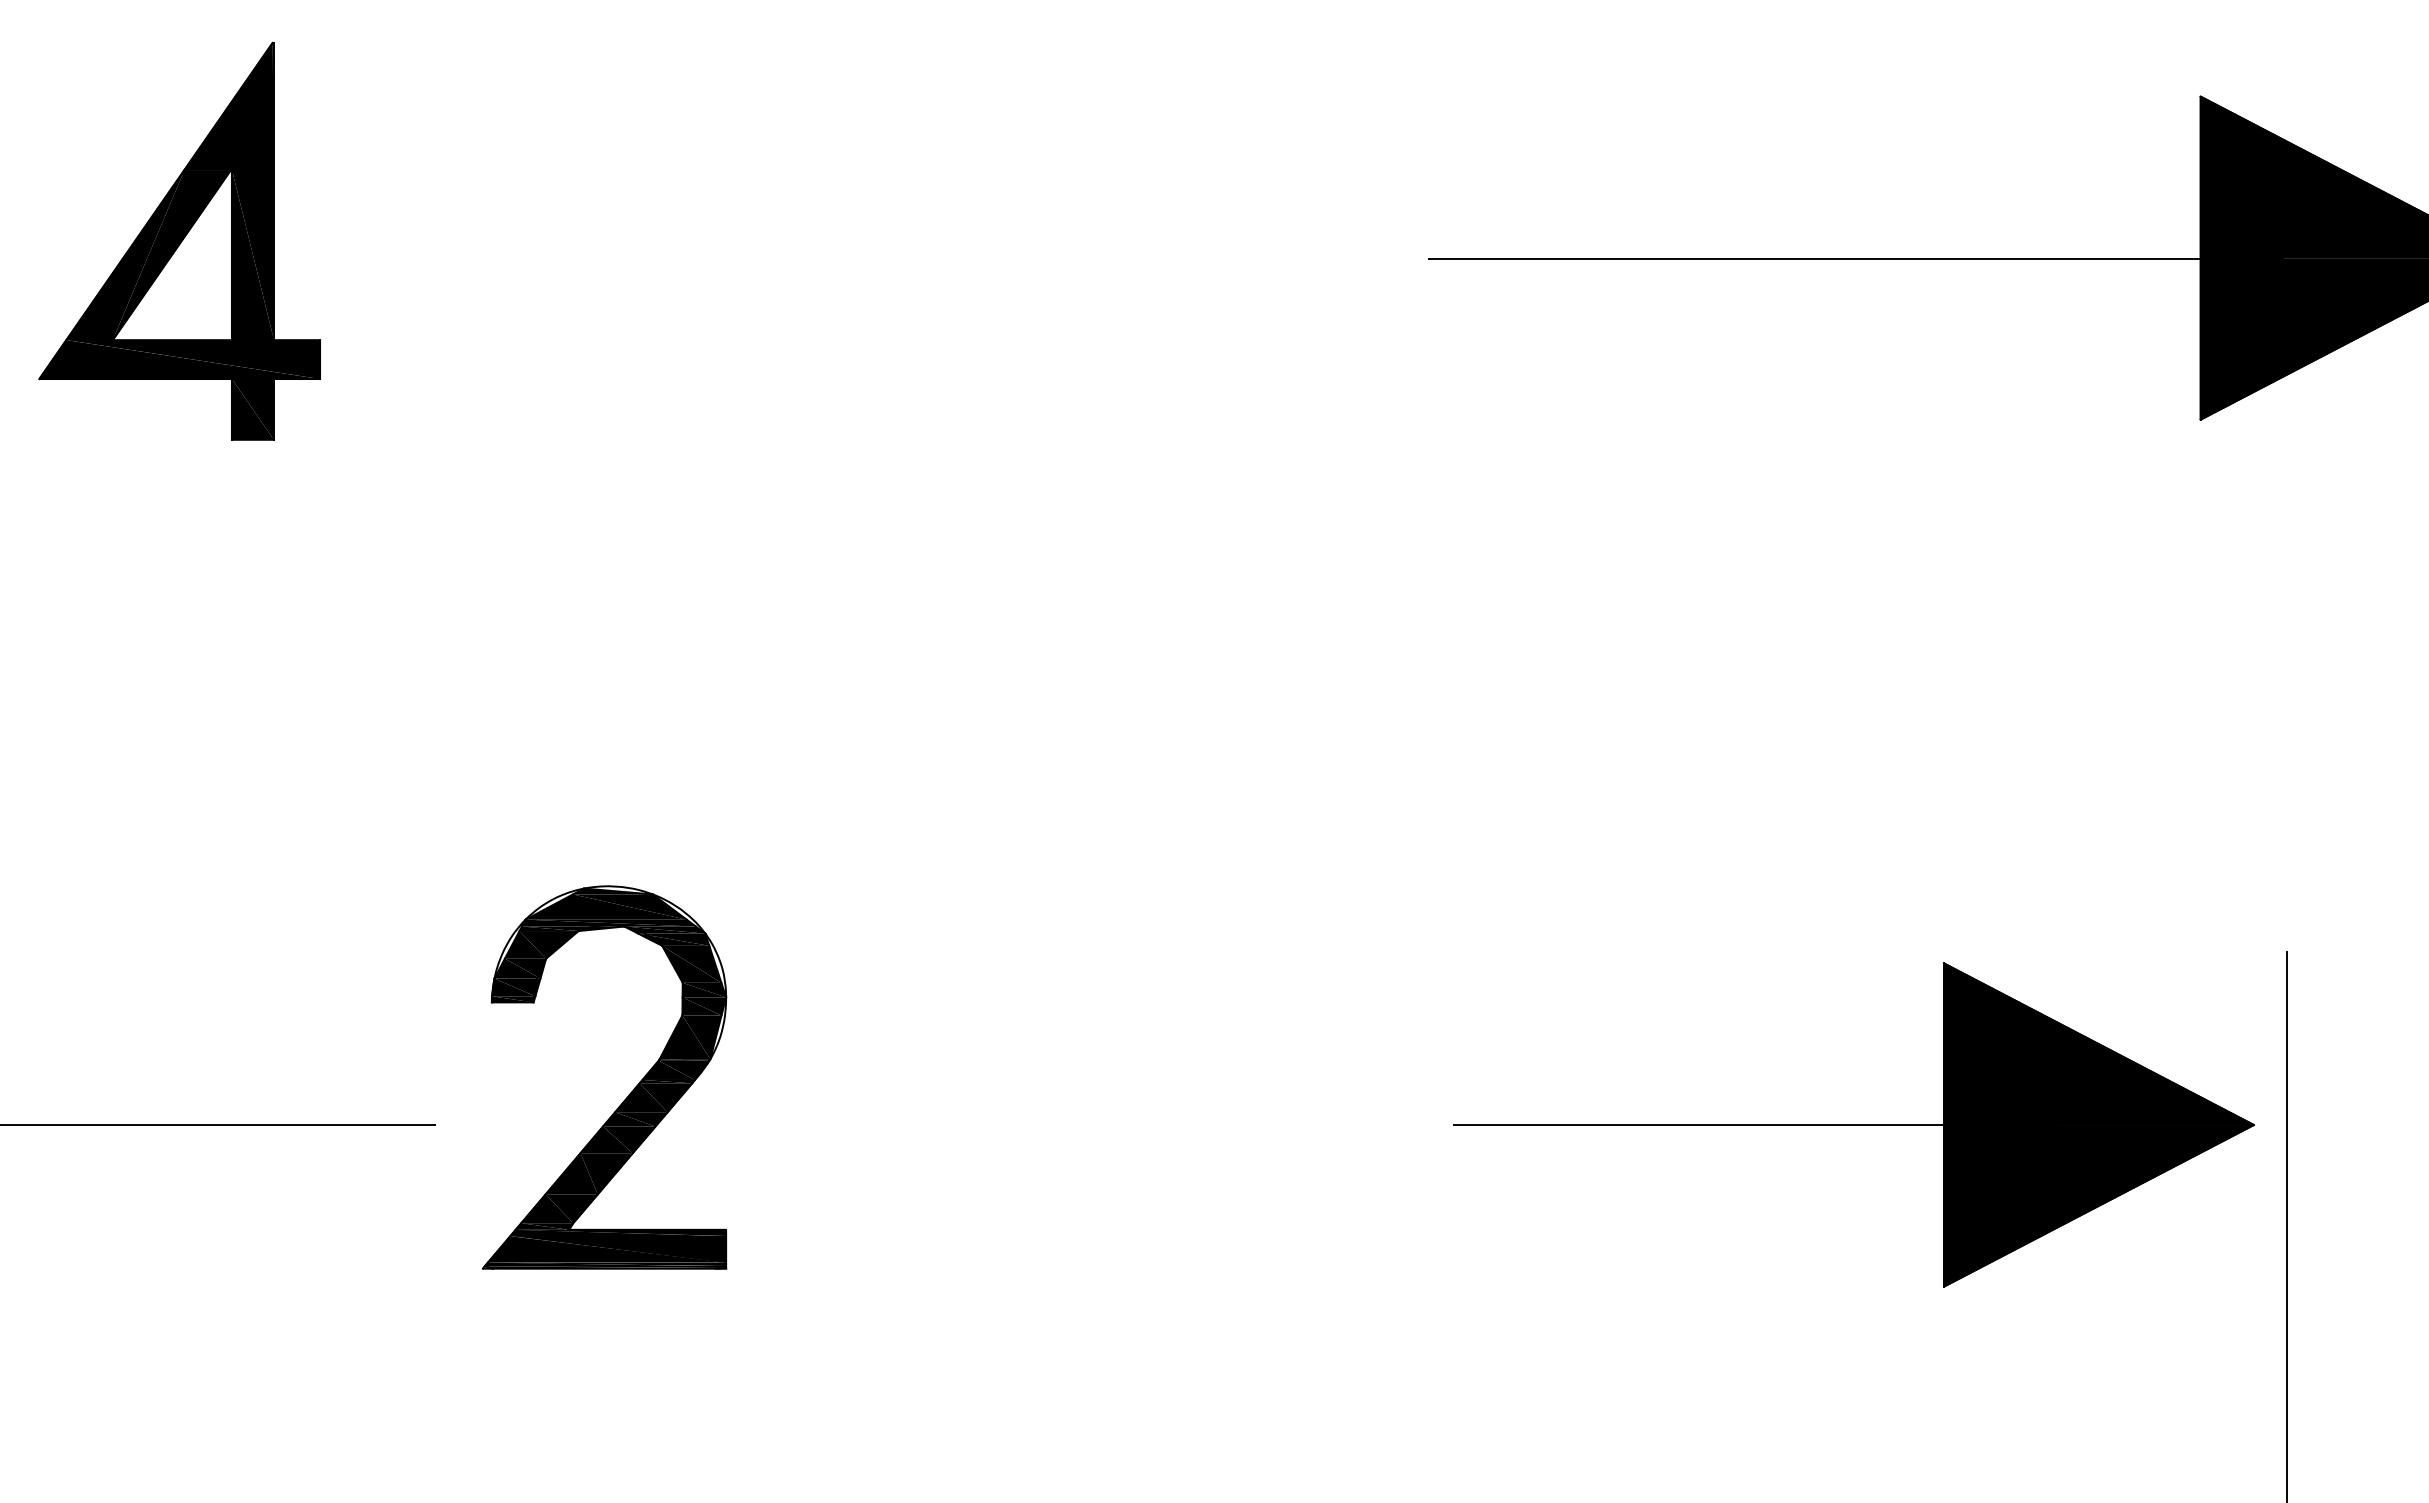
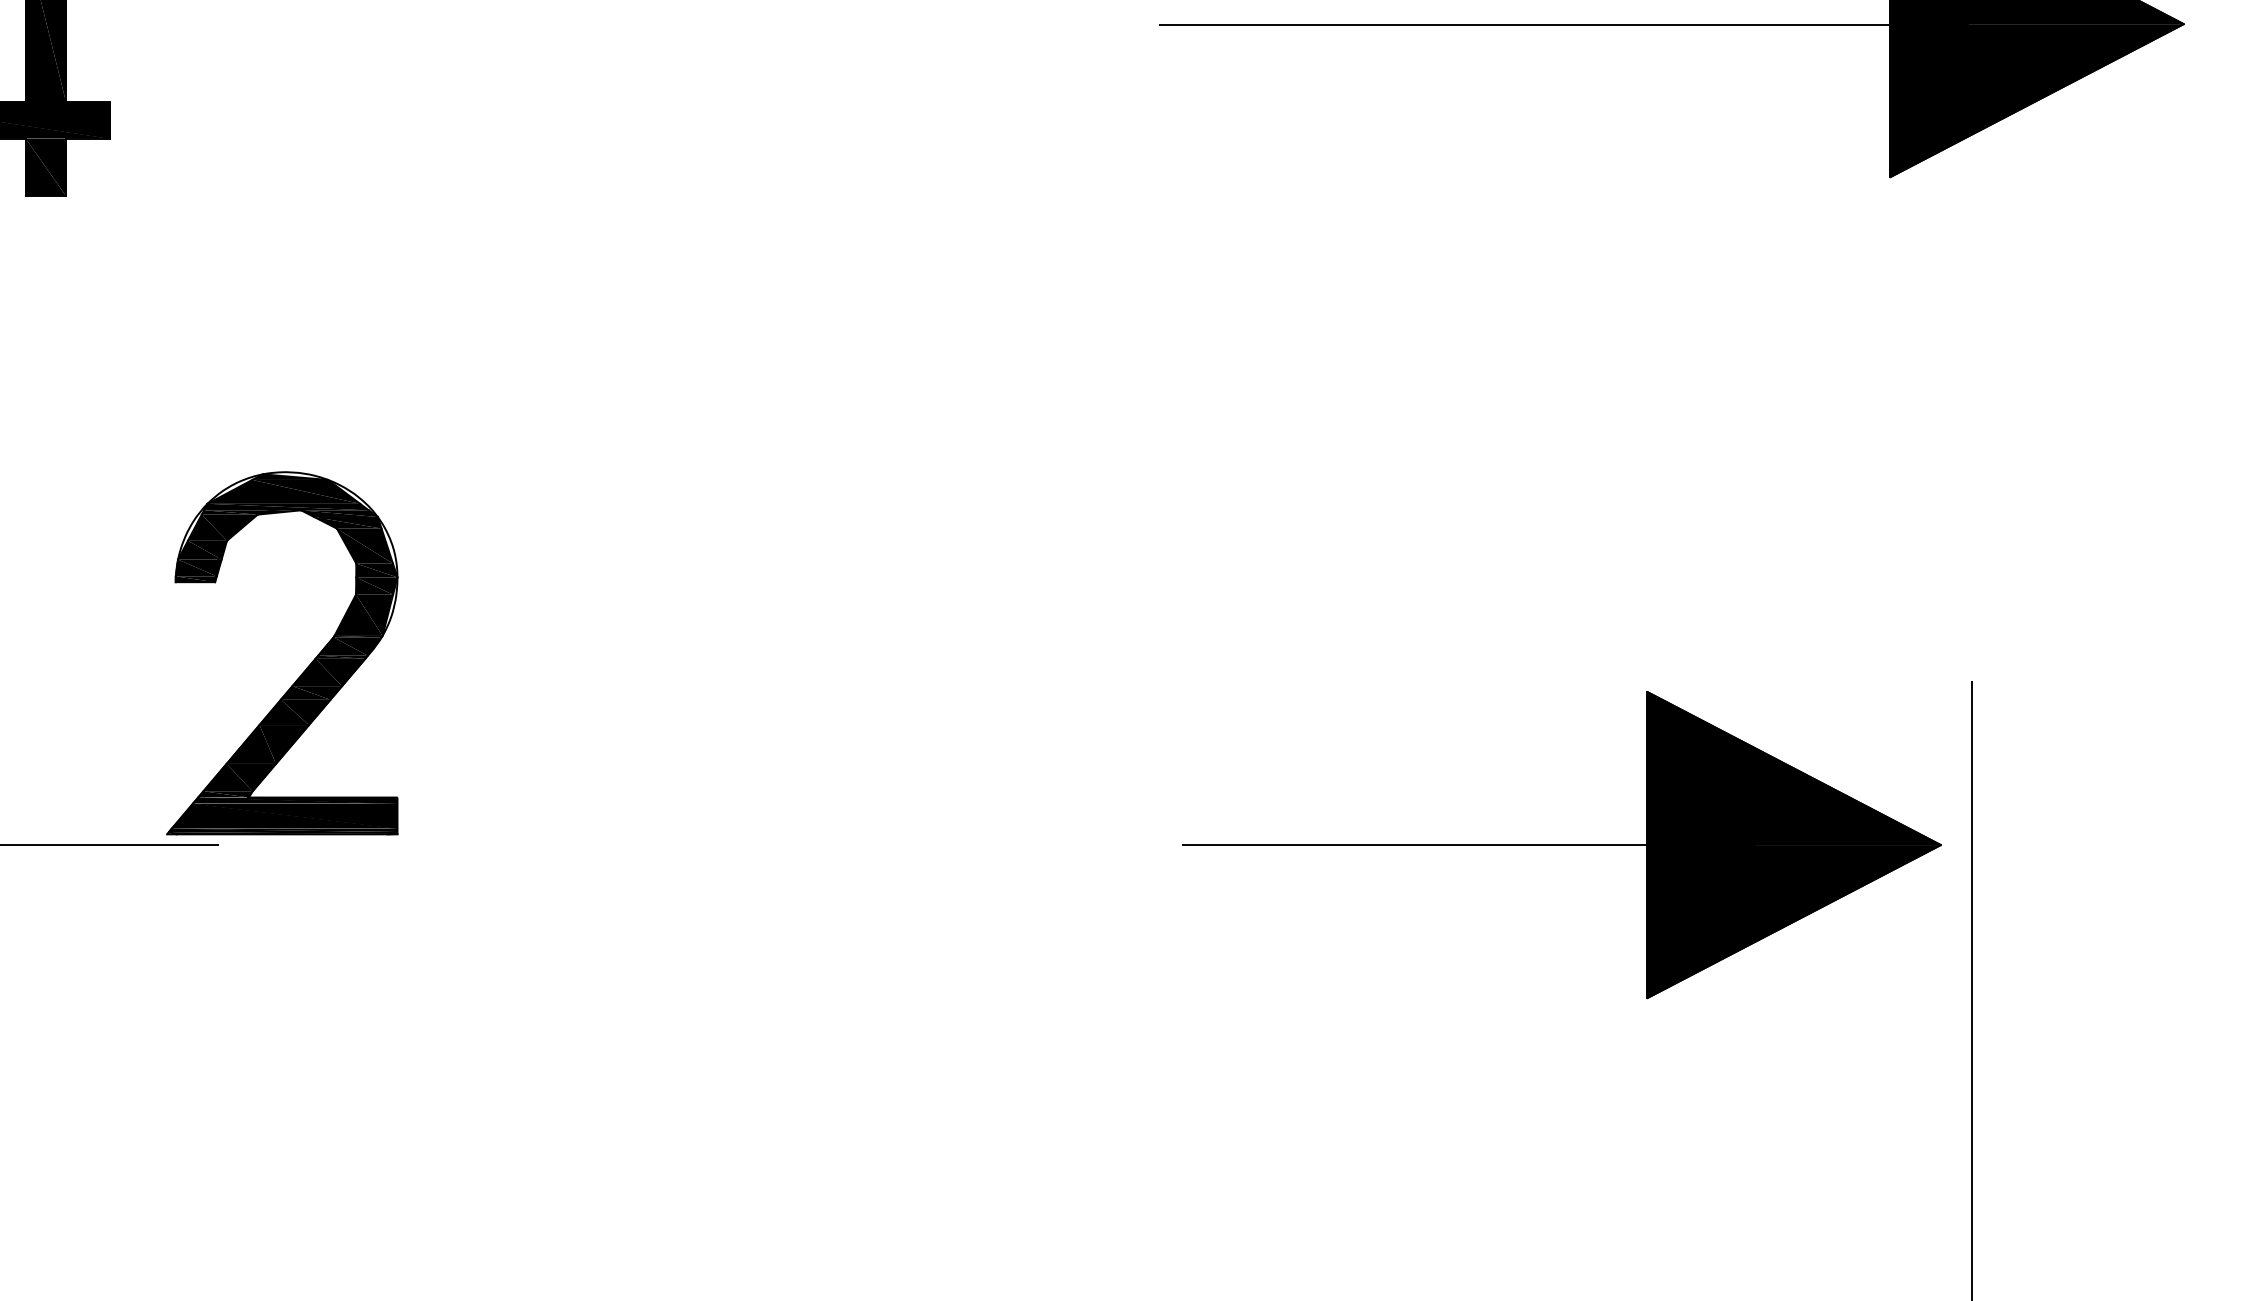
part: (628, 1094) -> (305, 669), moved

